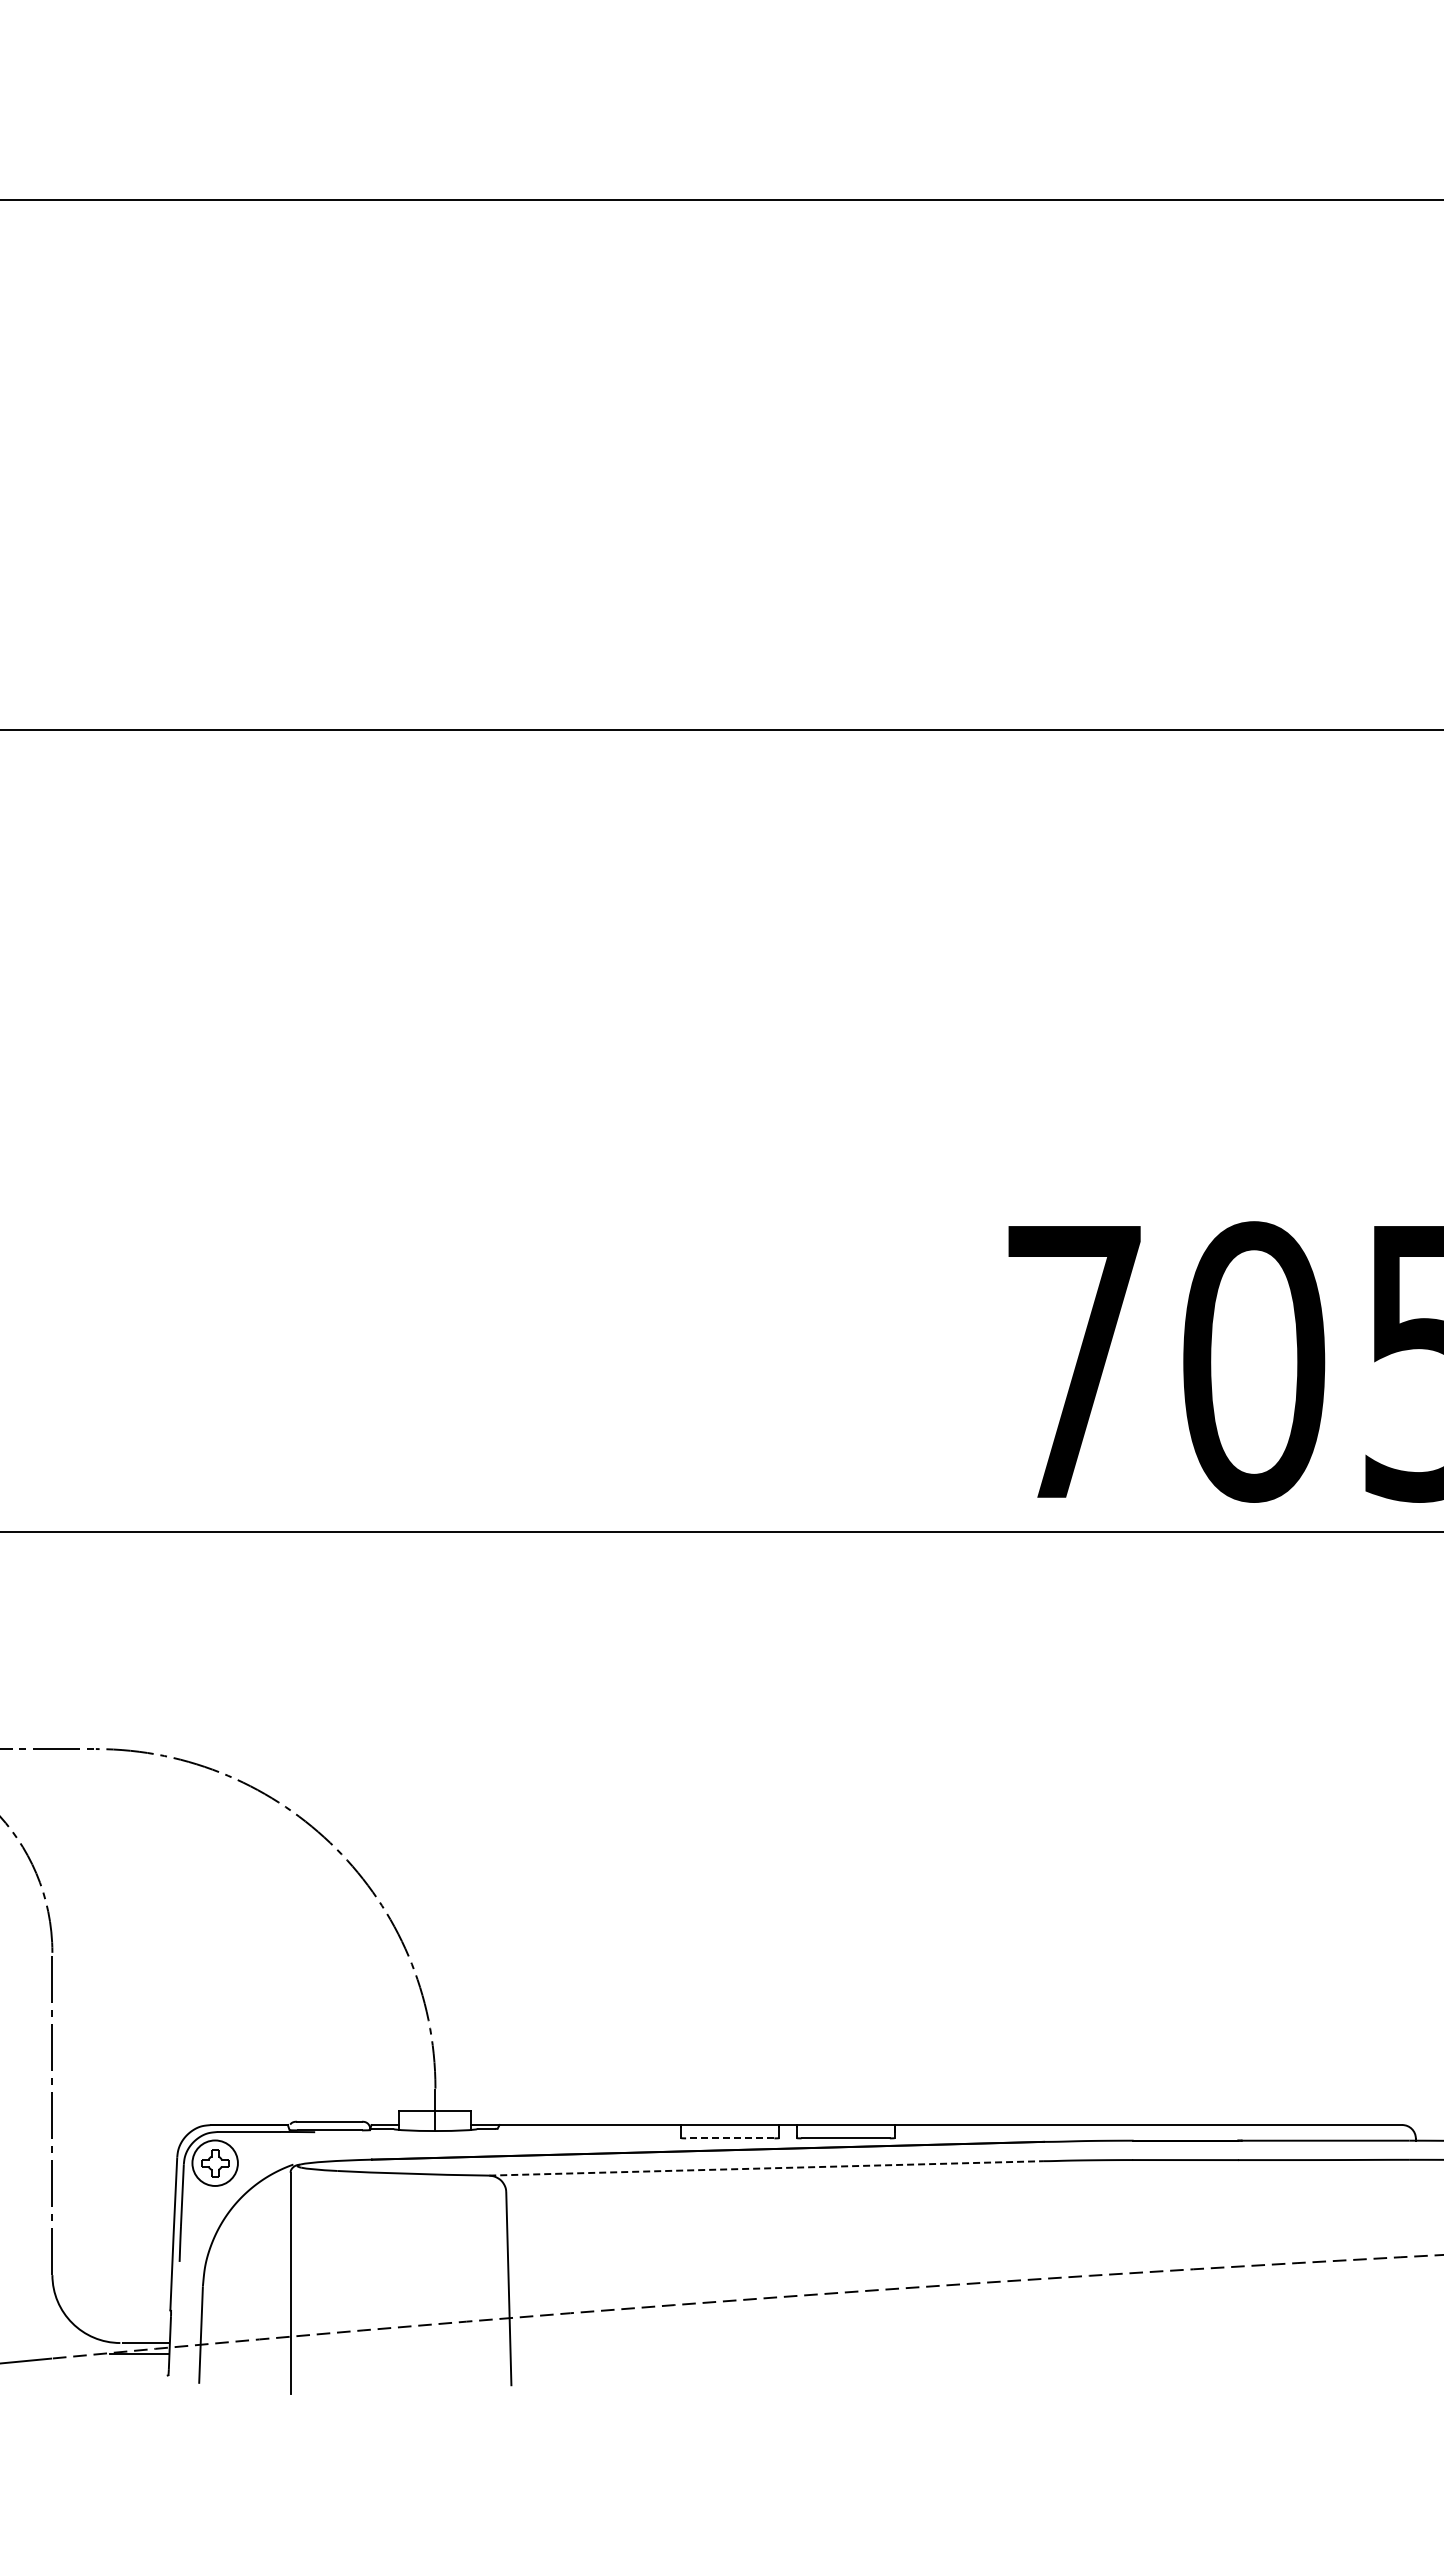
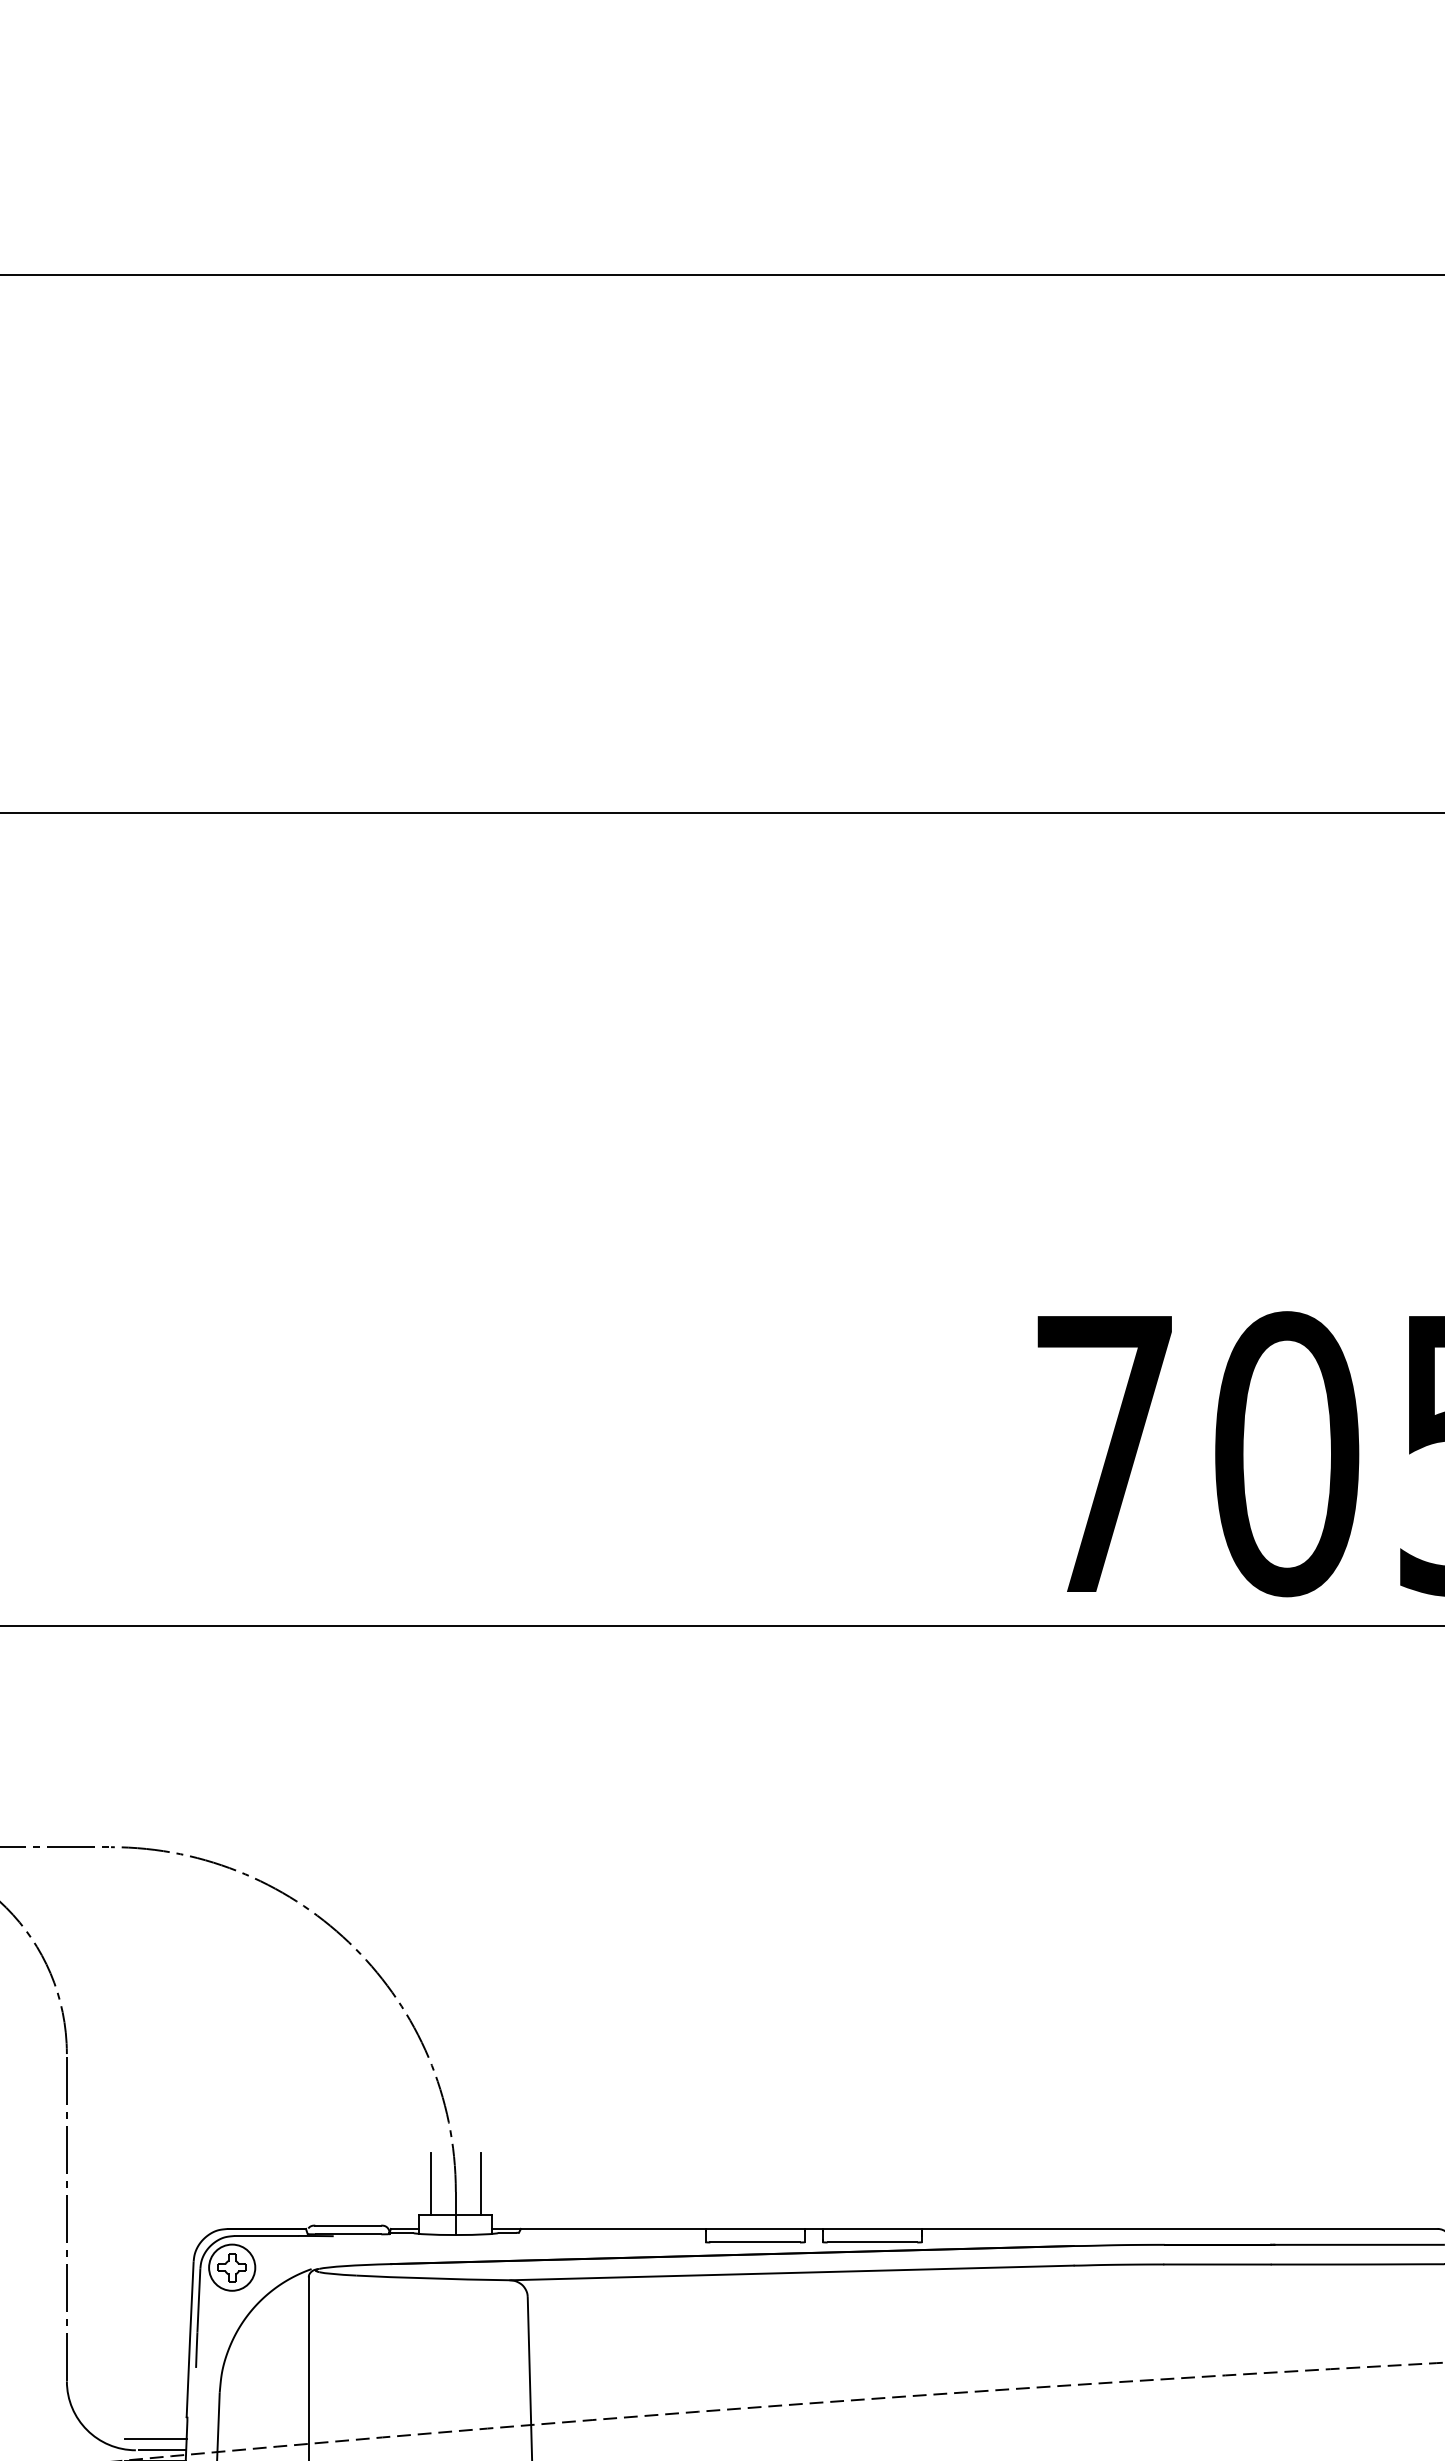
line: (410, 2080) -> (430, 2183), added
line: (460, 2080) -> (481, 2183), added
line: (729, 2138) -> (754, 2242), dashed -> solid
line: (767, 2168) -> (792, 2273), dashed -> solid
line: (139, 2332) -> (155, 2439), added

